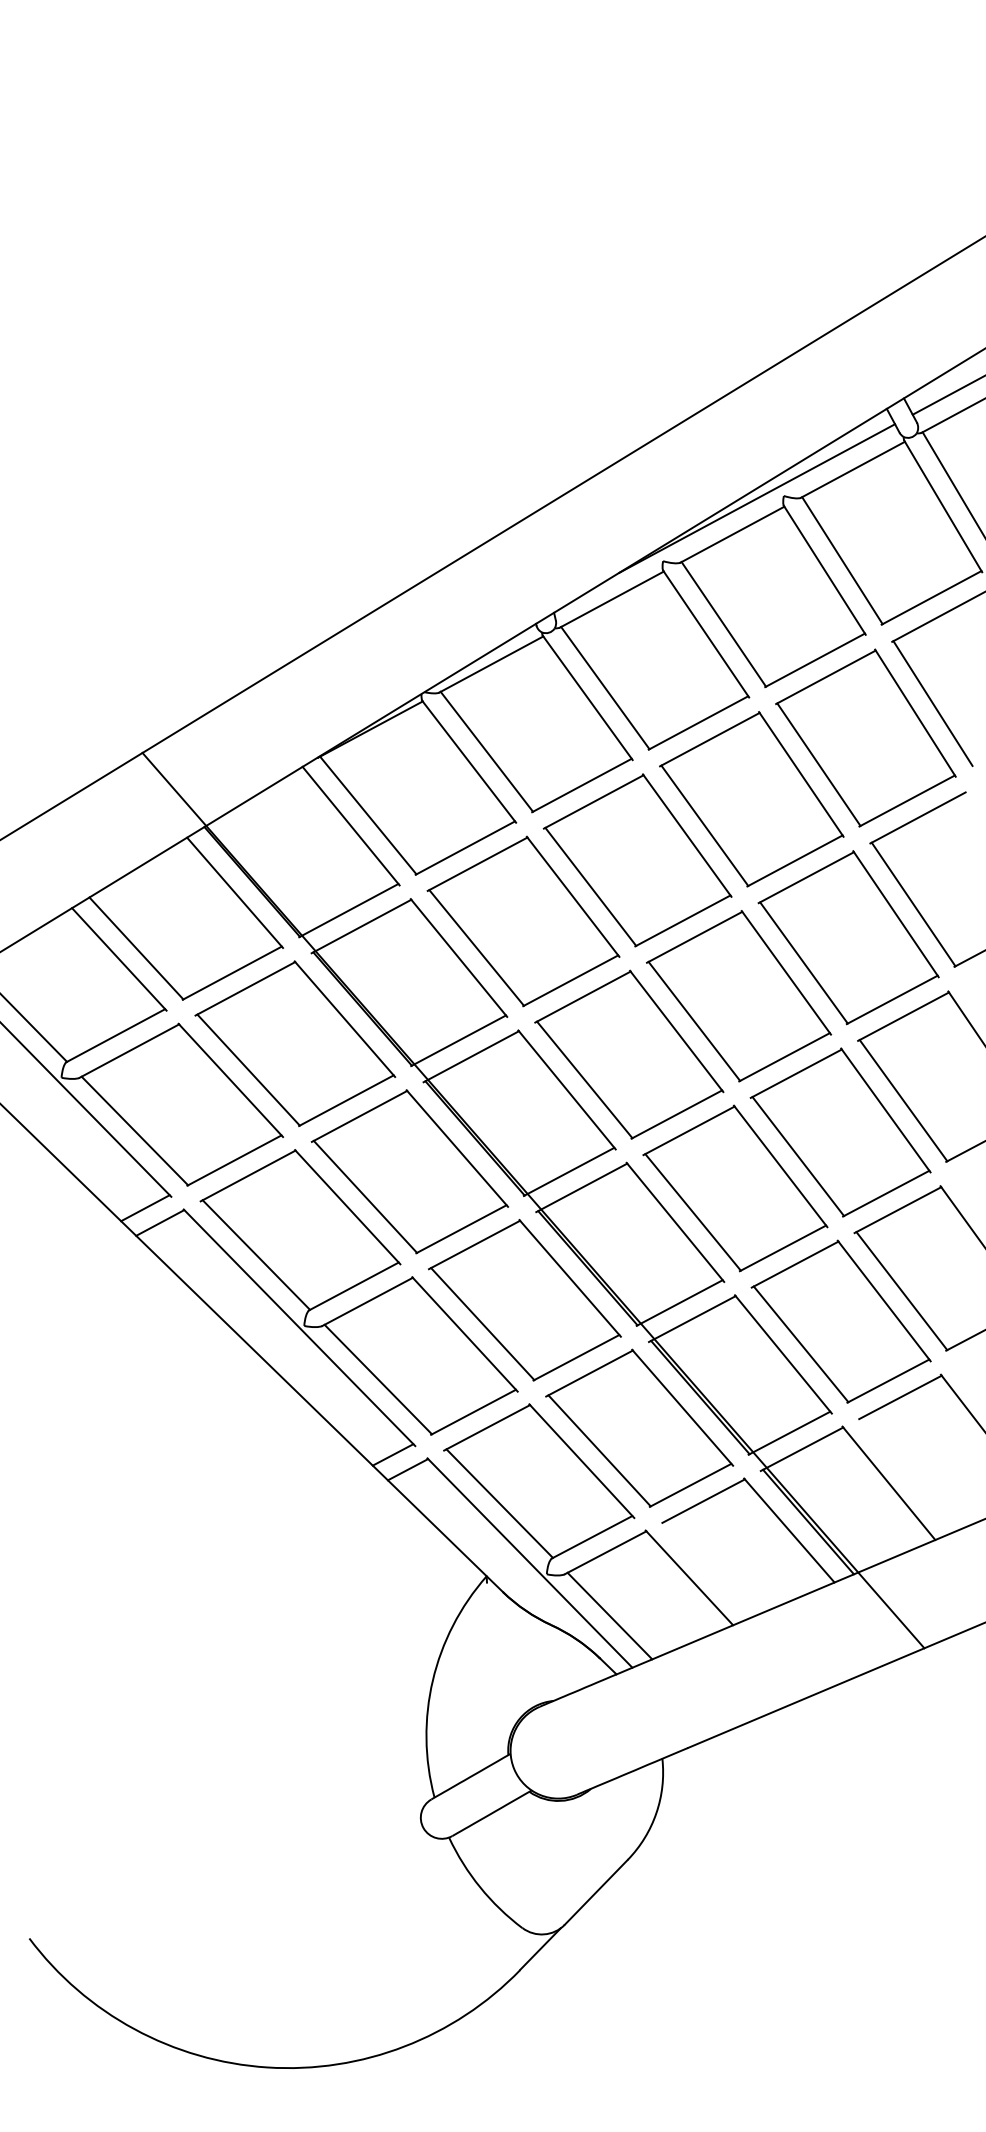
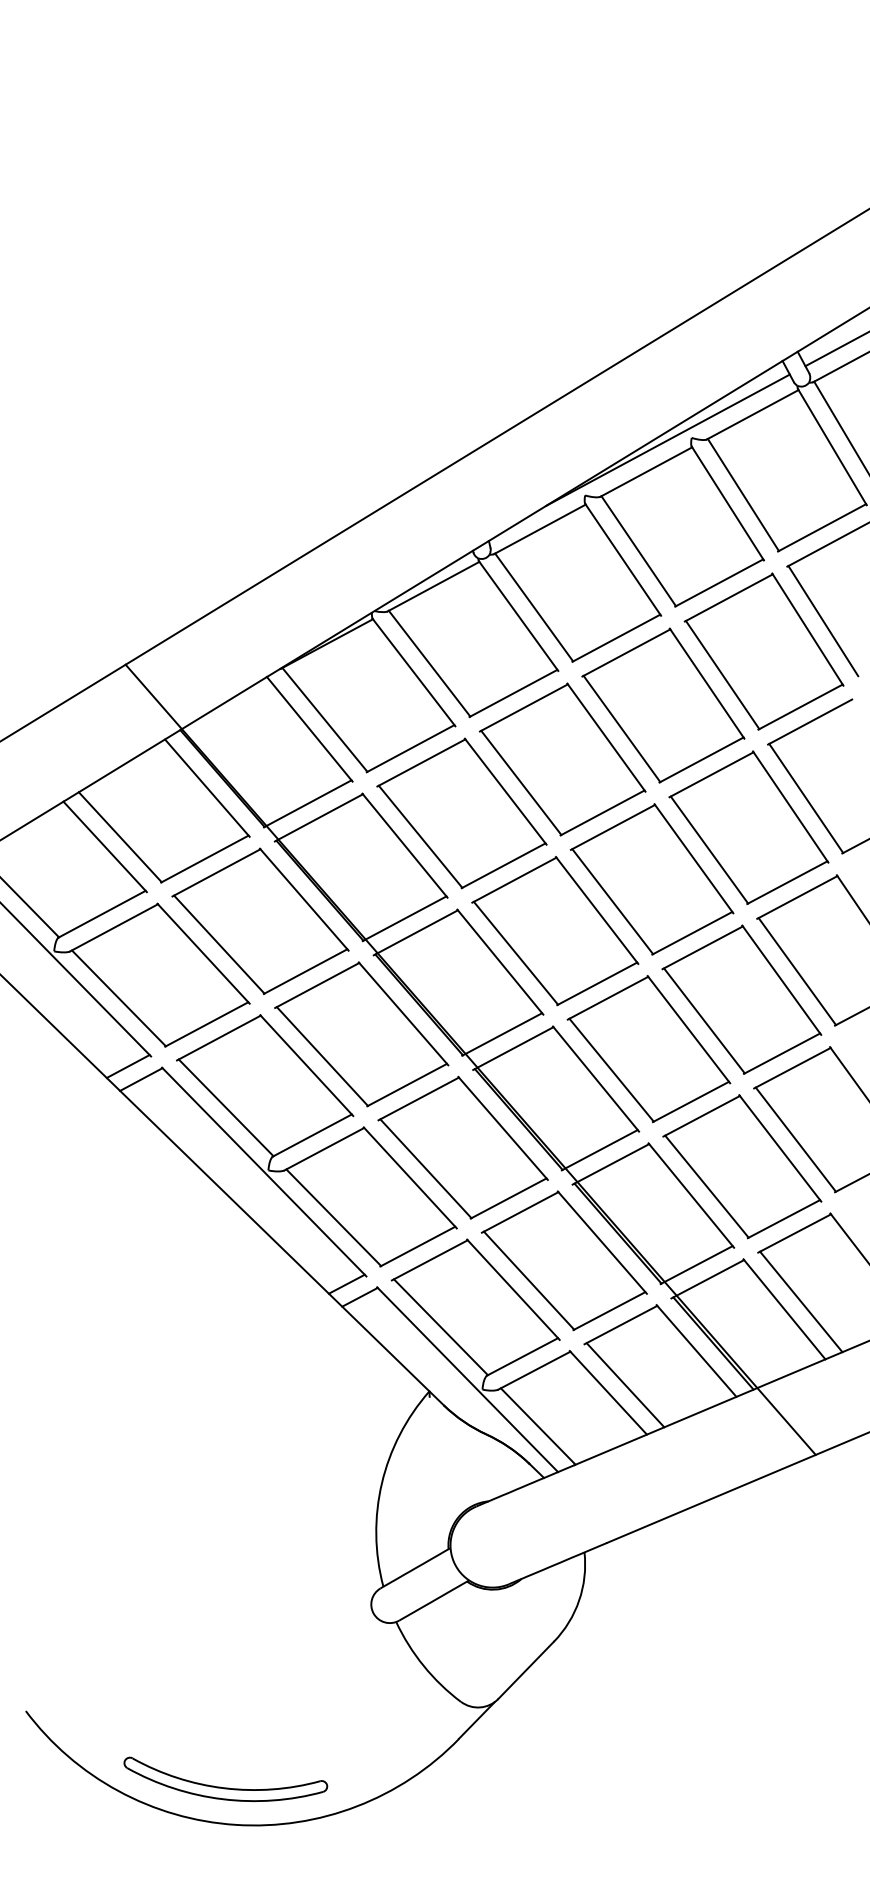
line: (907, 1474) -> (800, 1301), added
line: (708, 1568) -> (625, 1384), added
part: (253, 2024) -> (223, 1786), added

